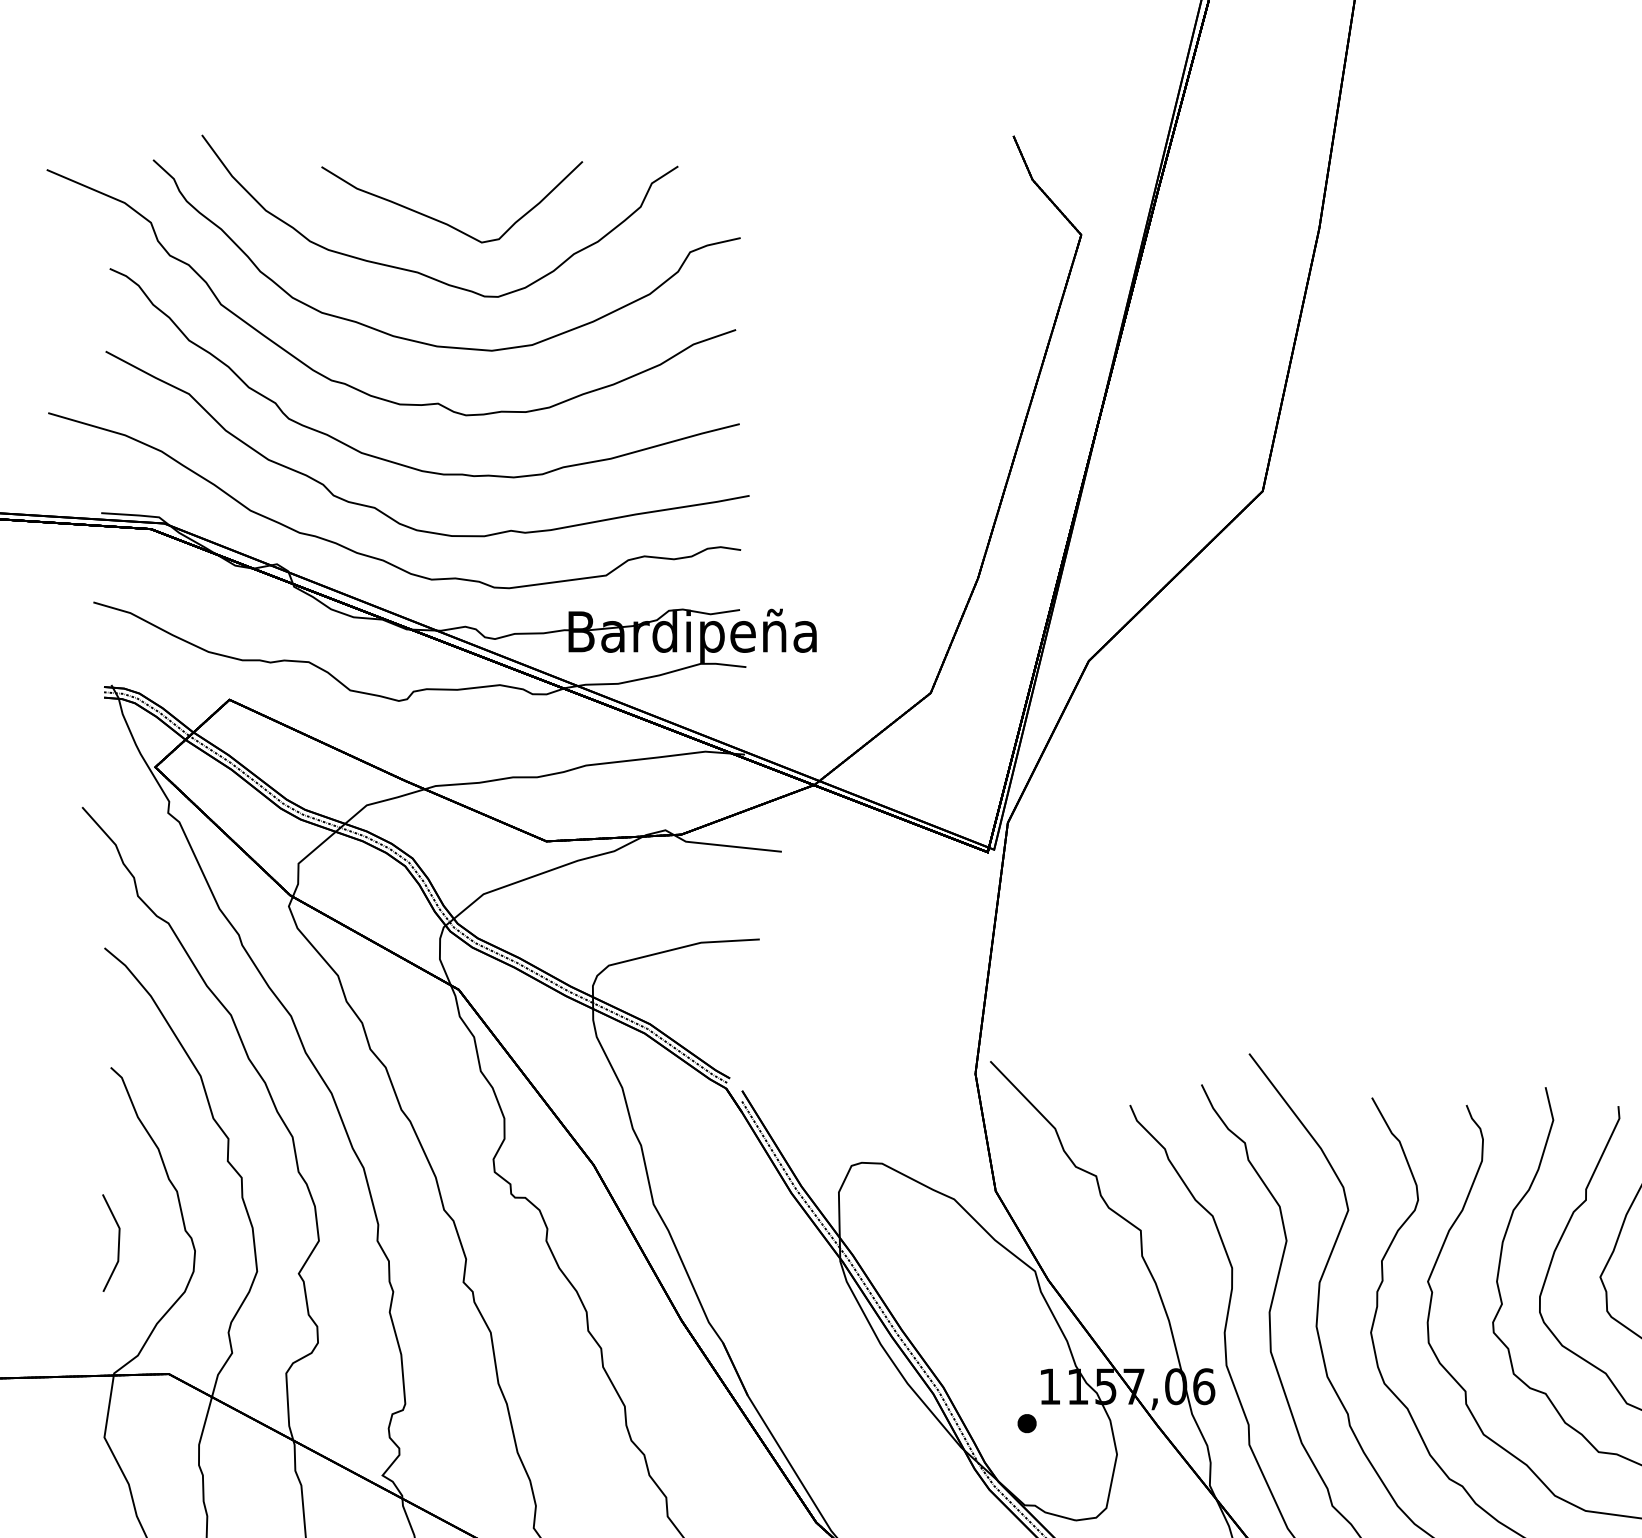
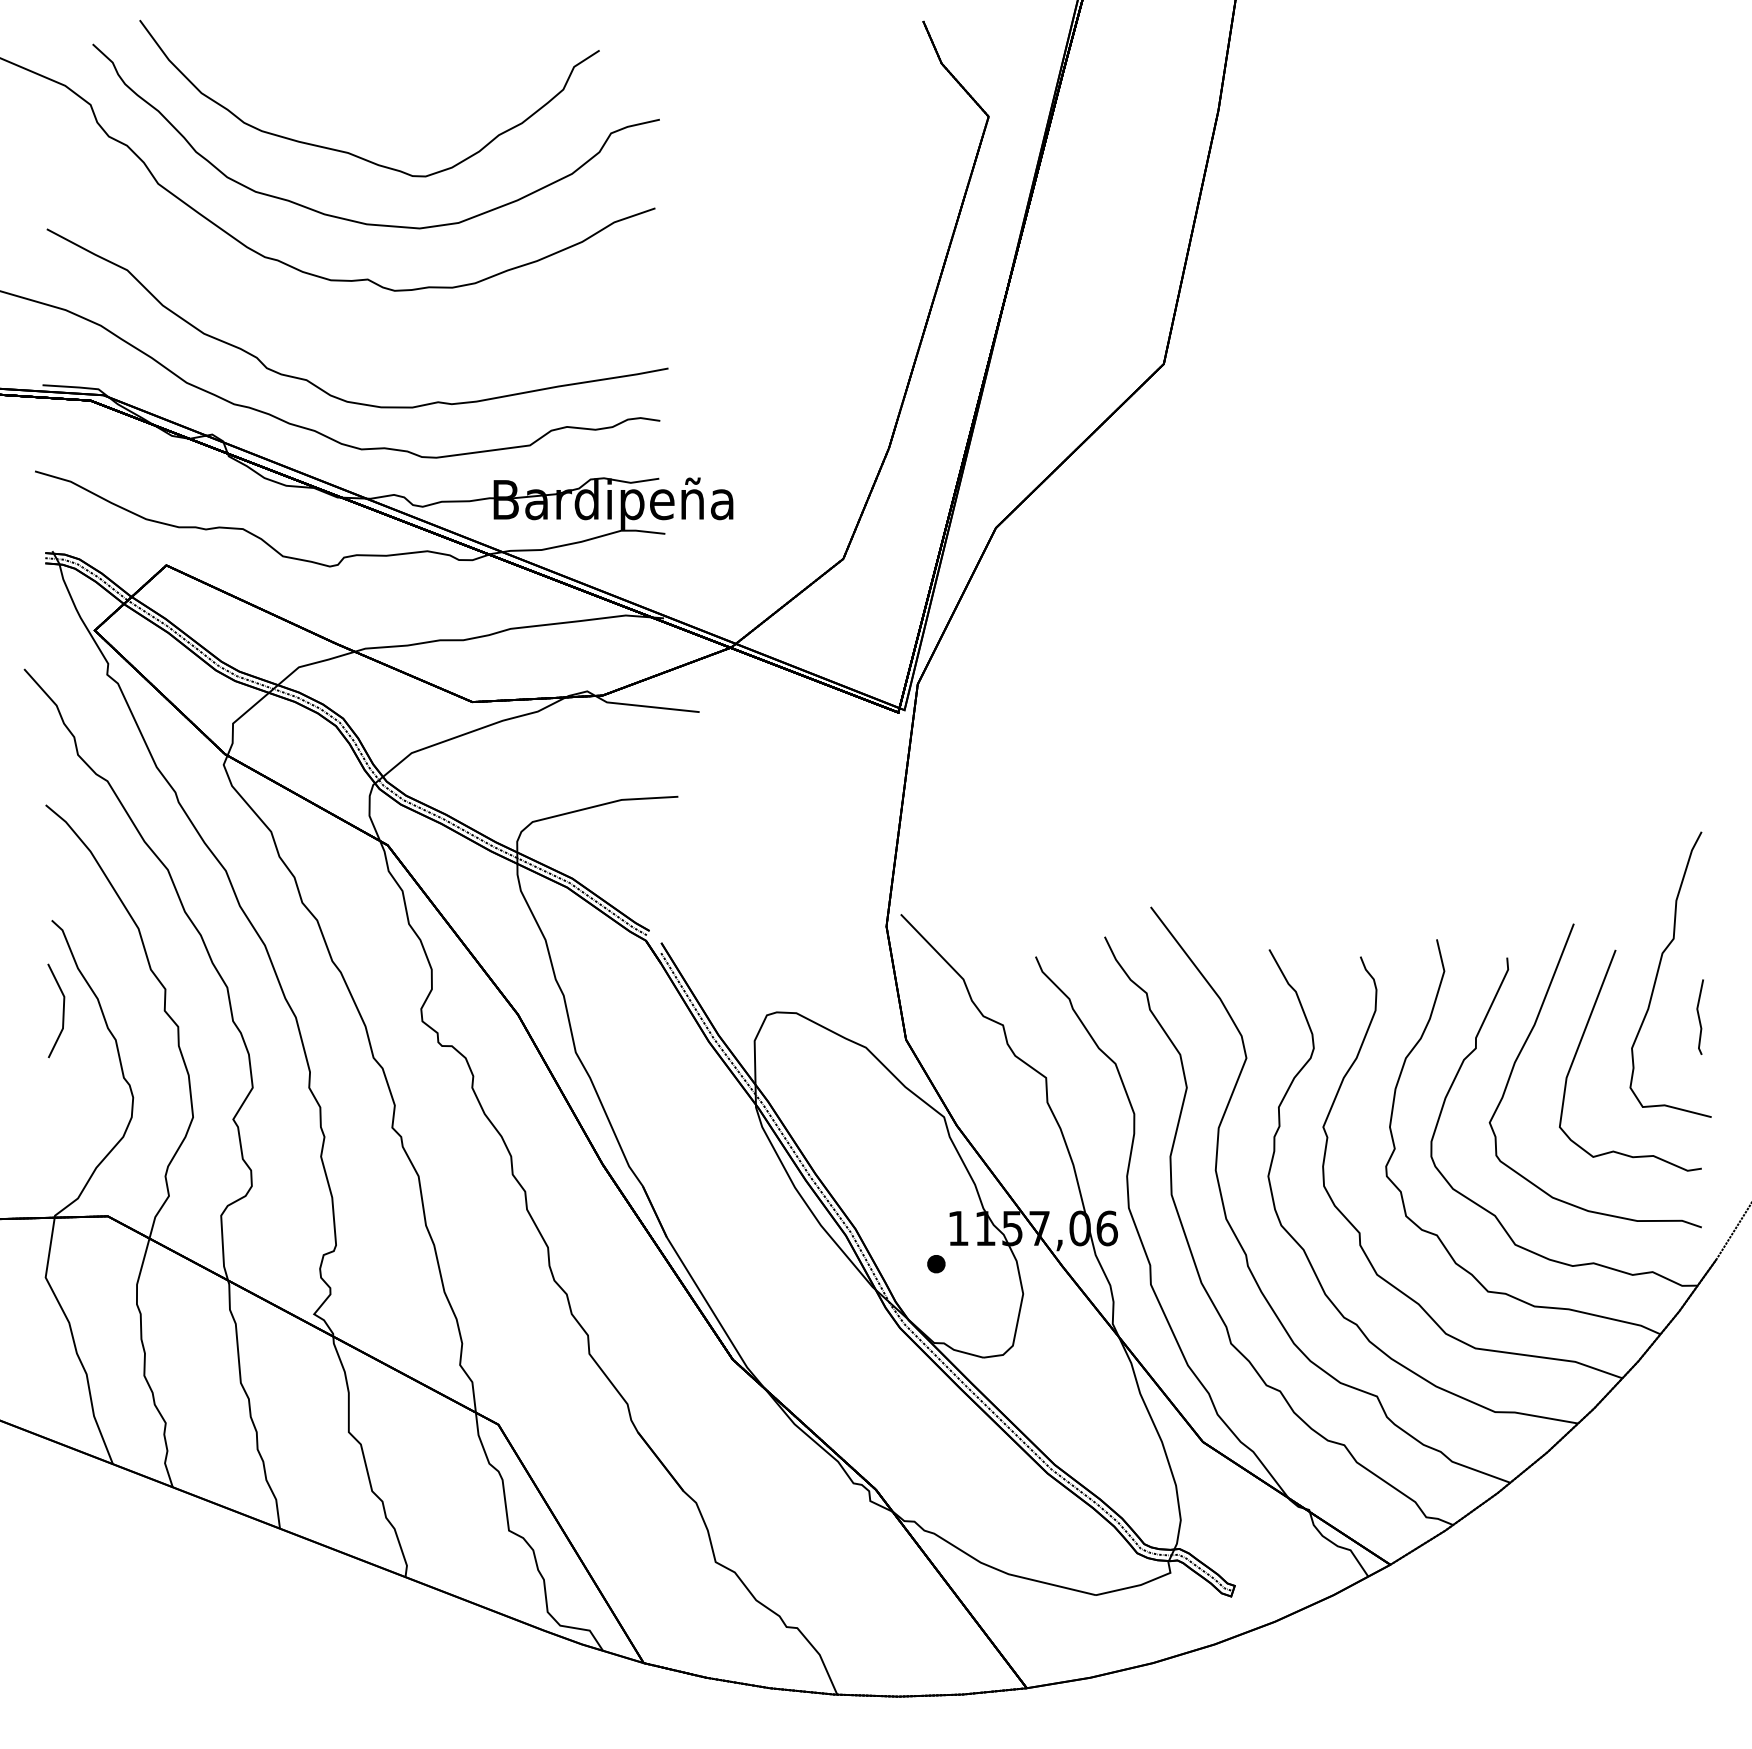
curve: (445, 222) -> (374, 104), removed
curve: (398, 462) -> (329, 336), removed
line: (117, 1242) -> (62, 1010), moved

